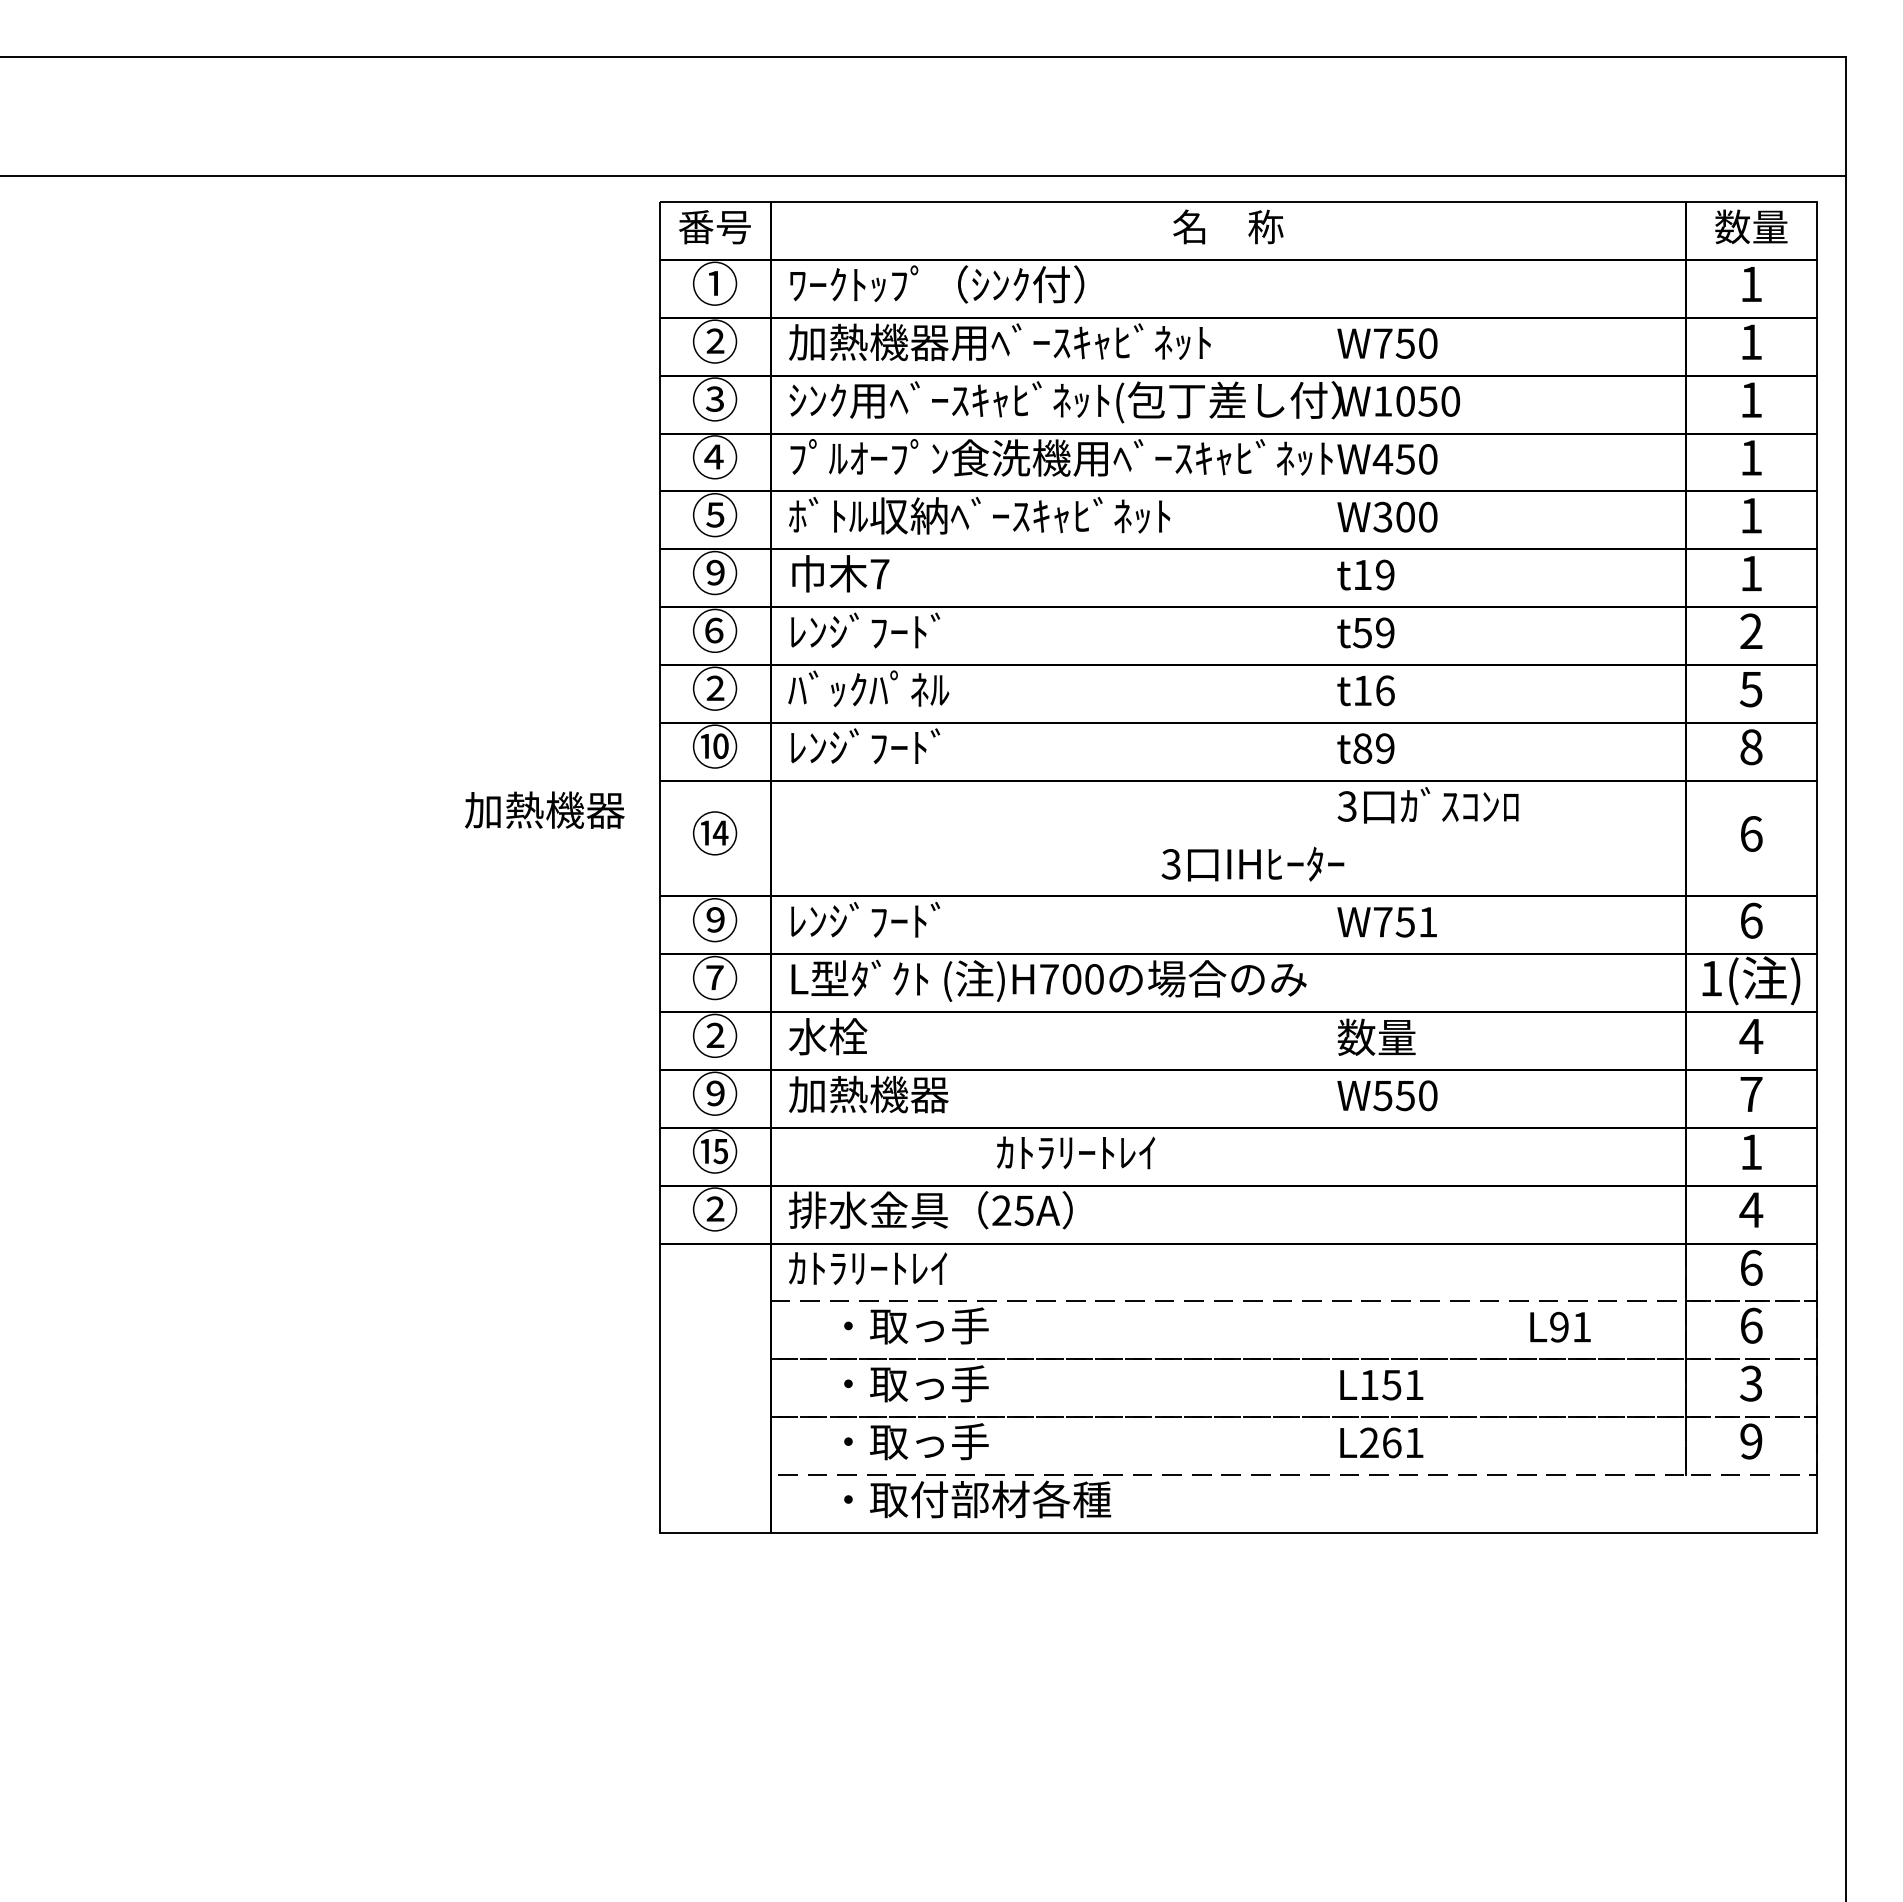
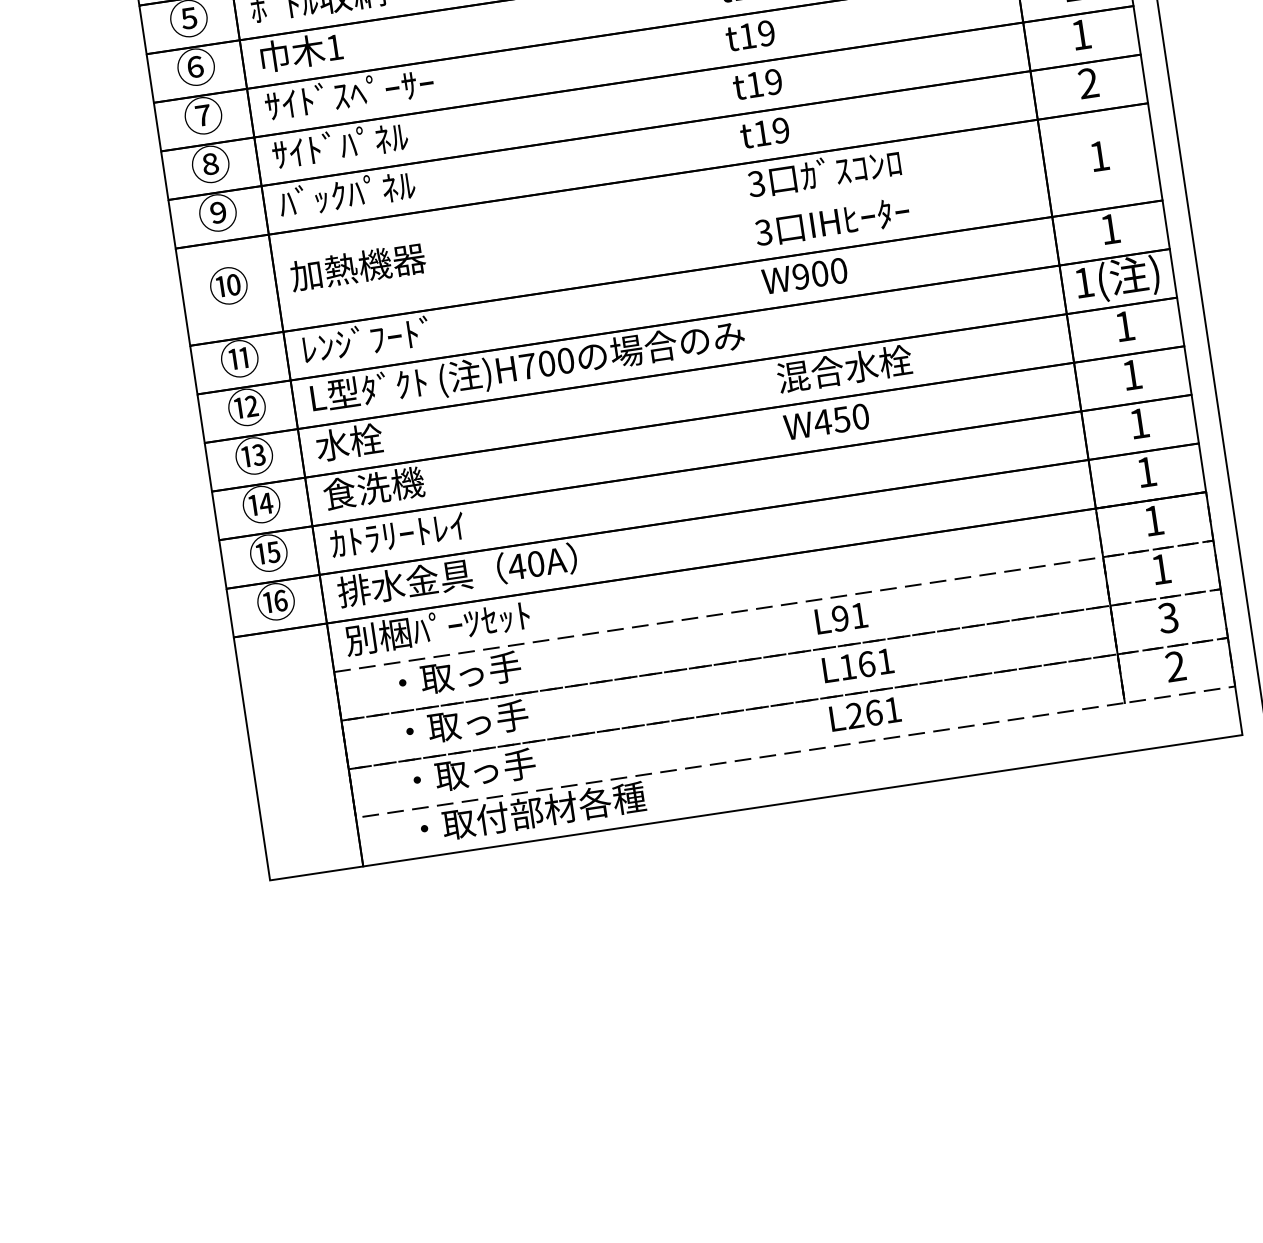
text: (714, 572) -> (195, 66), ⑨ -> ⑥
text: (879, 574) -> (334, 47), 7 -> 1
text: (714, 630) -> (202, 115), ⑥ -> ⑦
text: (888, 630) -> (349, 93), ﾚﾝｼﾞﾌｰﾄﾞ -> ｻｲﾄﾞｽﾍﾟｰｻｰ
text: (1361, 633) -> (746, 36), t59 -> t19
text: (715, 688) -> (211, 164), ② -> ⑧
text: (827, 688) -> (305, 150), ﾊﾞｯｸﾊﾟﾈﾙ -> ｻｲﾄﾞﾊﾟﾈﾙ
text: (1750, 689) -> (1080, 35), 5 -> 1
text: (1385, 690) -> (774, 81), t16 -> t19
text: (714, 746) -> (217, 212), ⑩ -> ⑨
text: (868, 746) -> (346, 193), ﾚﾝｼﾞﾌｰﾄﾞ -> ﾊﾞｯｸﾊﾟﾈﾙ
text: (1751, 747) -> (1088, 83), 8 -> 2
text: (1362, 748) -> (762, 133), t89 -> t19
text: (544, 809) -> (357, 266), moved
text: (720, 832) -> (233, 284), ⑭ -> ⑩
text: (1751, 833) -> (1099, 155), 6 -> 1
text: (1252, 863) -> (831, 221), moved
text: (713, 919) -> (238, 358), ⑨ -> ⑪
text: (1751, 920) -> (1110, 228), 6 -> 1
text: (1405, 921) -> (819, 273), W751 -> W900
text: (714, 976) -> (246, 406), ⑦ -> ⑫
text: (714, 1035) -> (253, 455), ② -> ⑬
text: (1751, 1036) -> (1124, 326), 4 -> 1
text: (1417, 1037) -> (844, 369), 数量 -> 混合水栓
text: (714, 1093) -> (261, 504), ⑨ -> ⑭
text: (868, 1094) -> (390, 485), 加熱機器 -> 食洗機
text: (1751, 1094) -> (1132, 375), 7 -> 1
text: (1382, 1096) -> (822, 423), W550 -> W450
text: (1075, 1152) -> (396, 534), moved
text: (714, 1208) -> (275, 601), ② -> ⑯
text: (1751, 1209) -> (1146, 471), 4 -> 1
text: (1012, 1210) -> (526, 565), 25A -> 40A
text: (898, 1267) -> (437, 627), ｶﾄﾗﾘｰﾄﾚｲ -> 別梱ﾊﾟｰﾂｾｯﾄ
text: (1751, 1267) -> (1153, 520), 6 -> 1
text: (1751, 1325) -> (1161, 569), 6 -> 1
text: (1560, 1326) -> (841, 617), moved
text: (1391, 1384) -> (866, 663), L151 -> L161
text: (1751, 1441) -> (1175, 666), 9 -> 2

